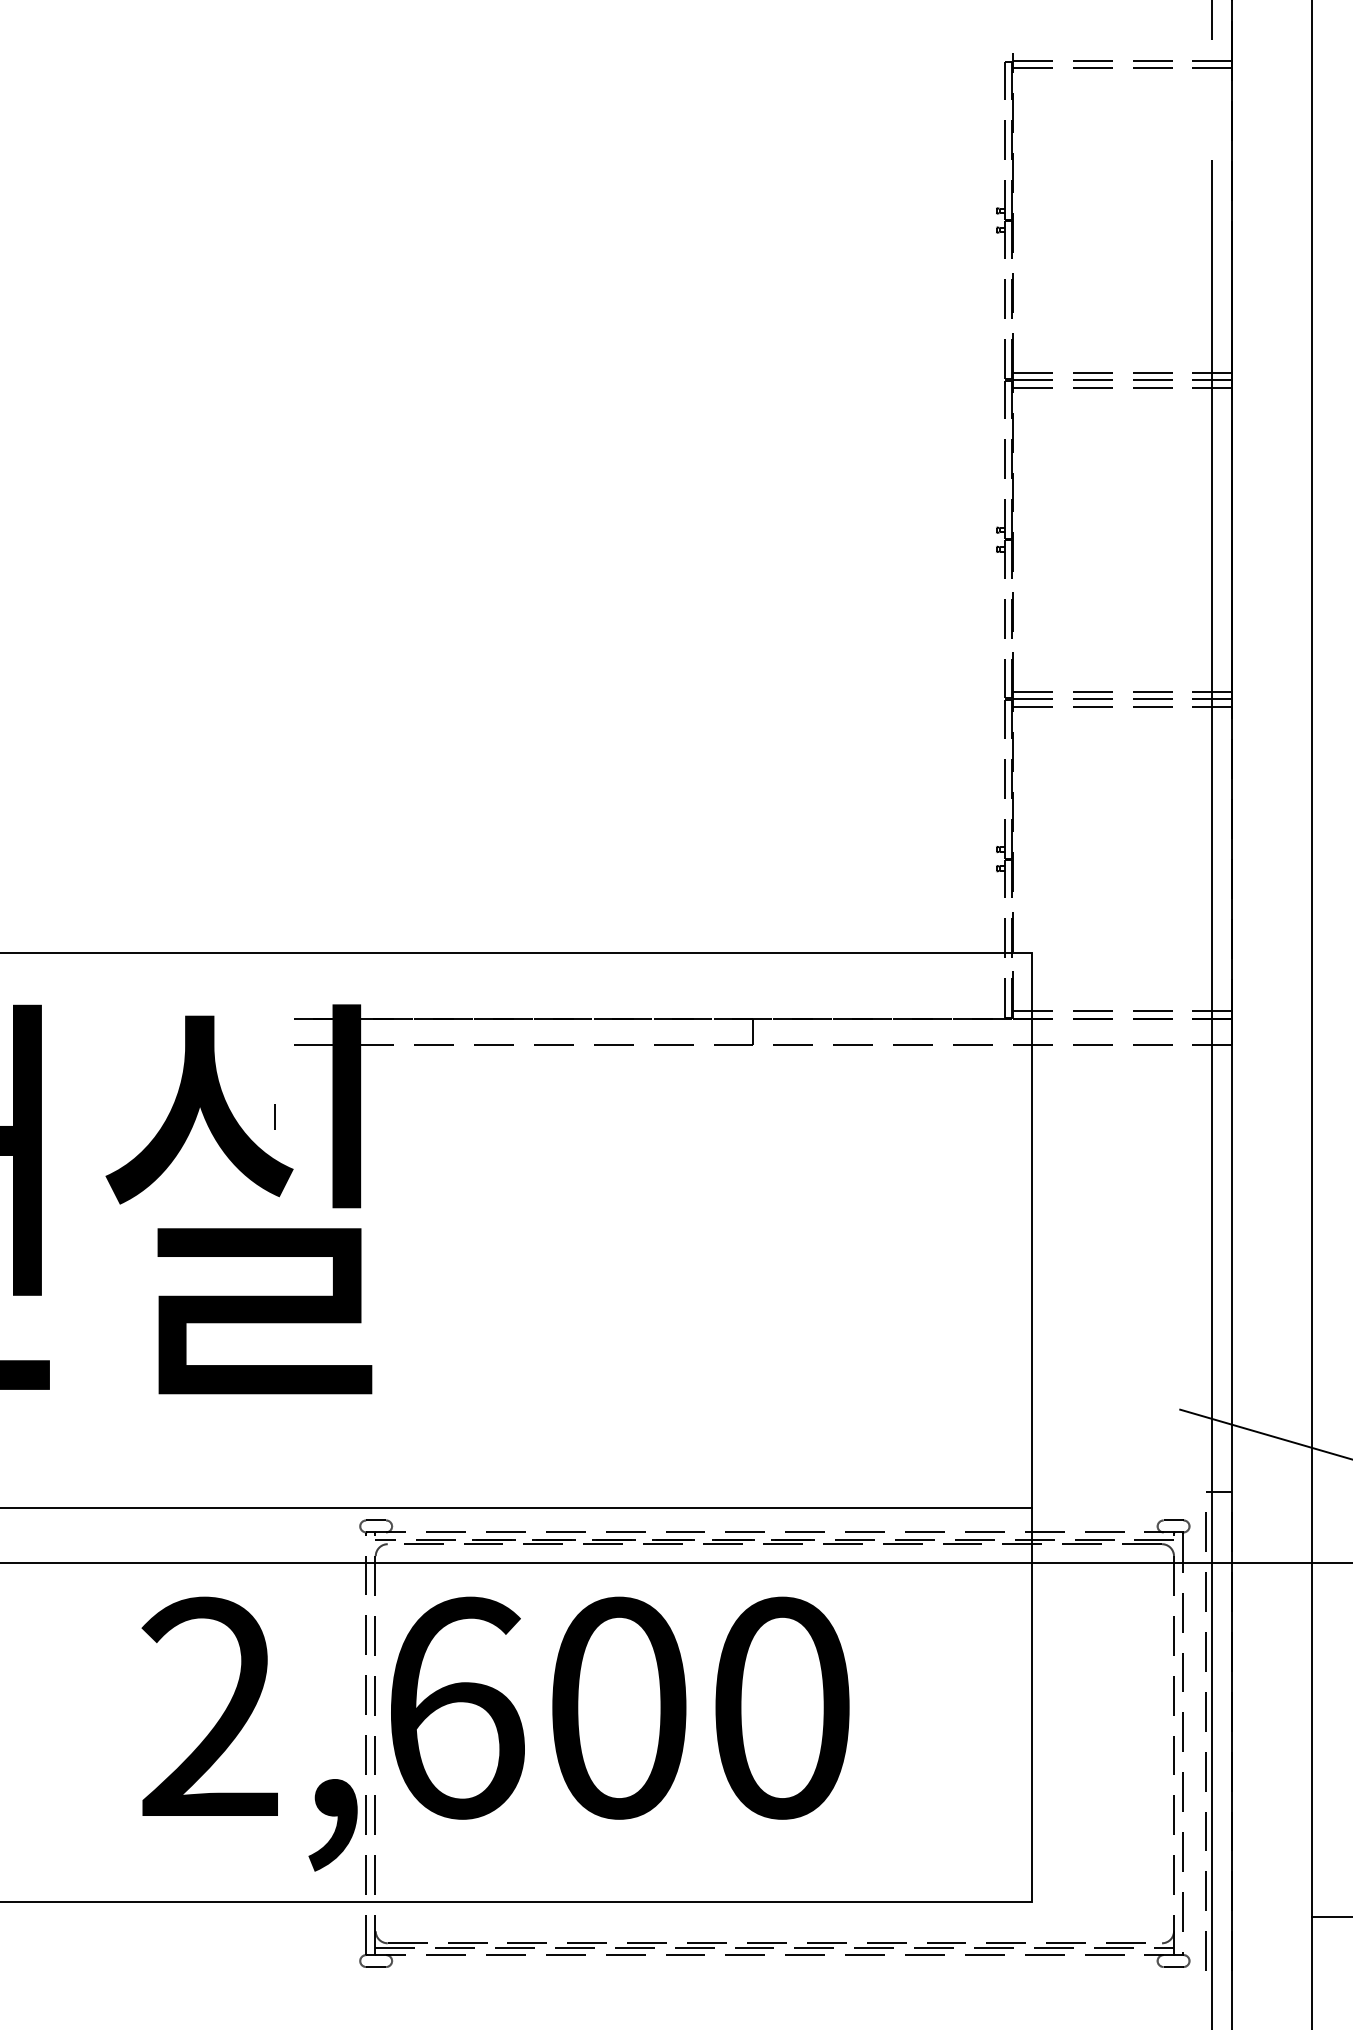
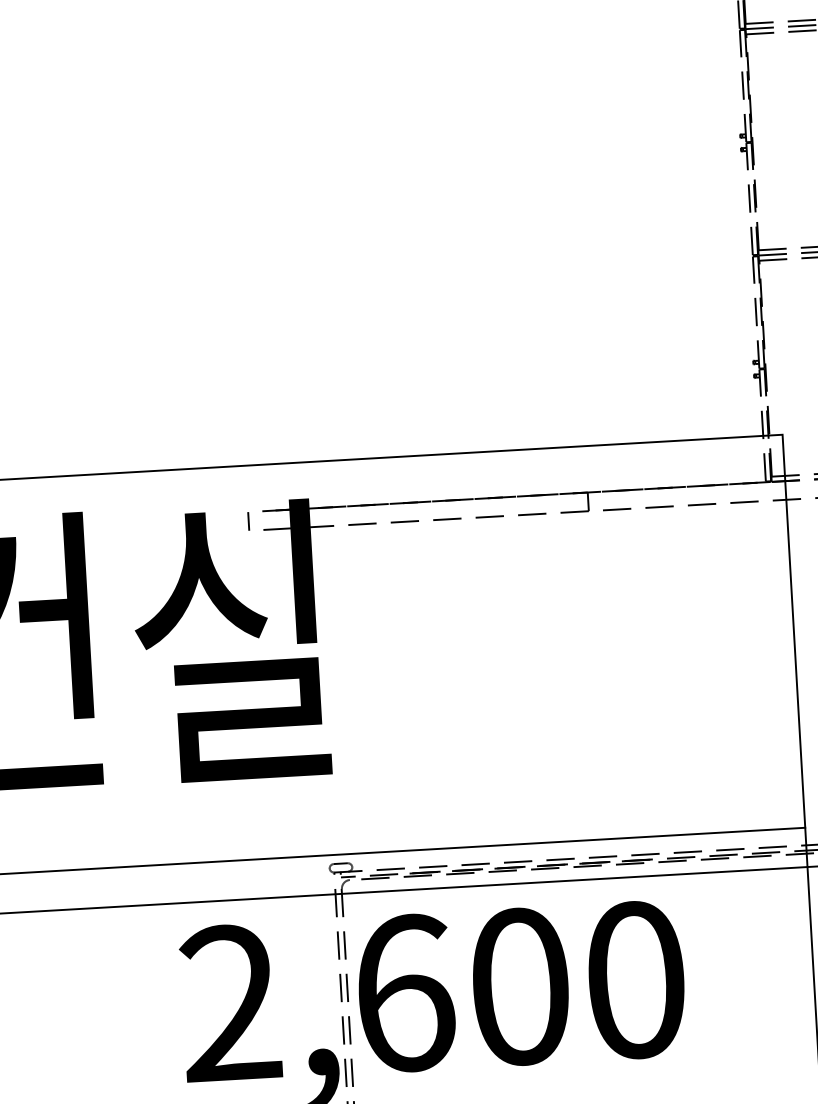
line: (274, 1116) -> (248, 521), moved

